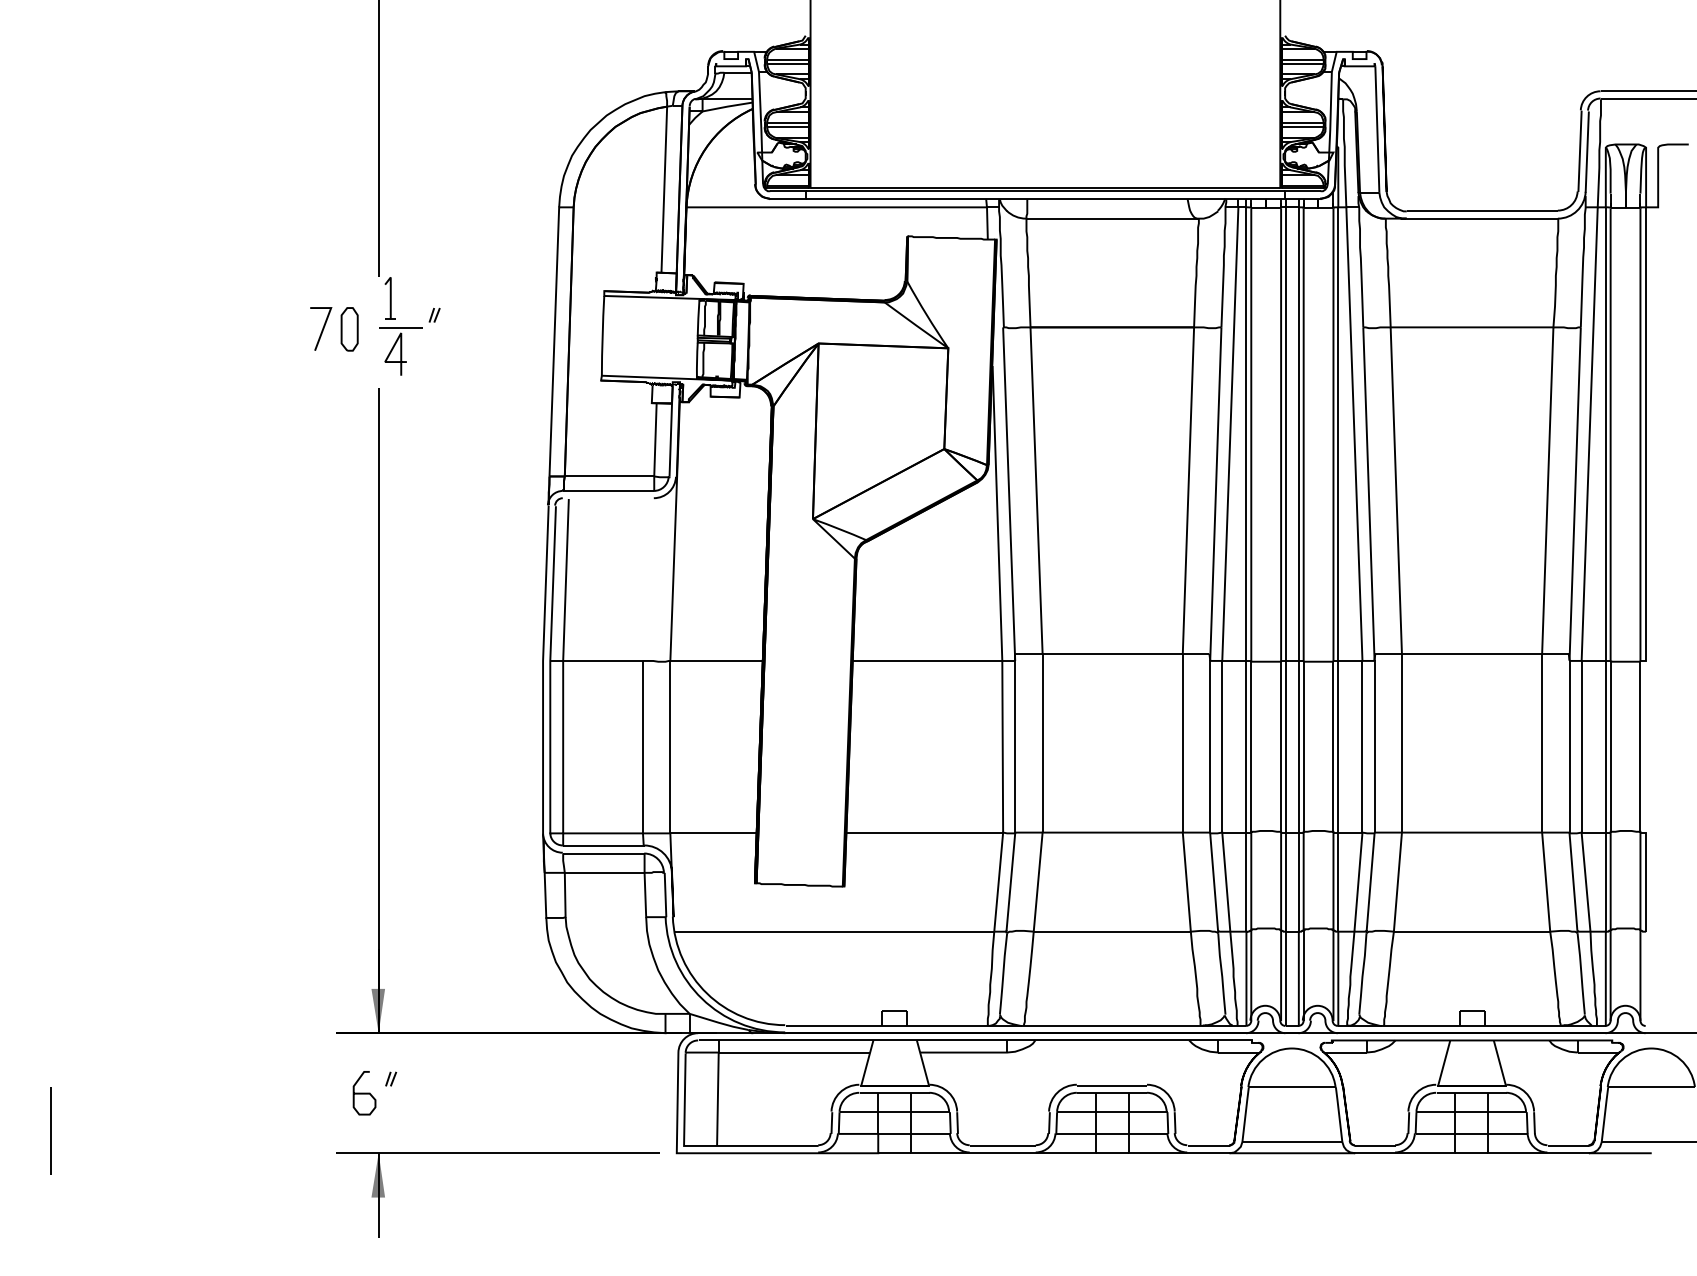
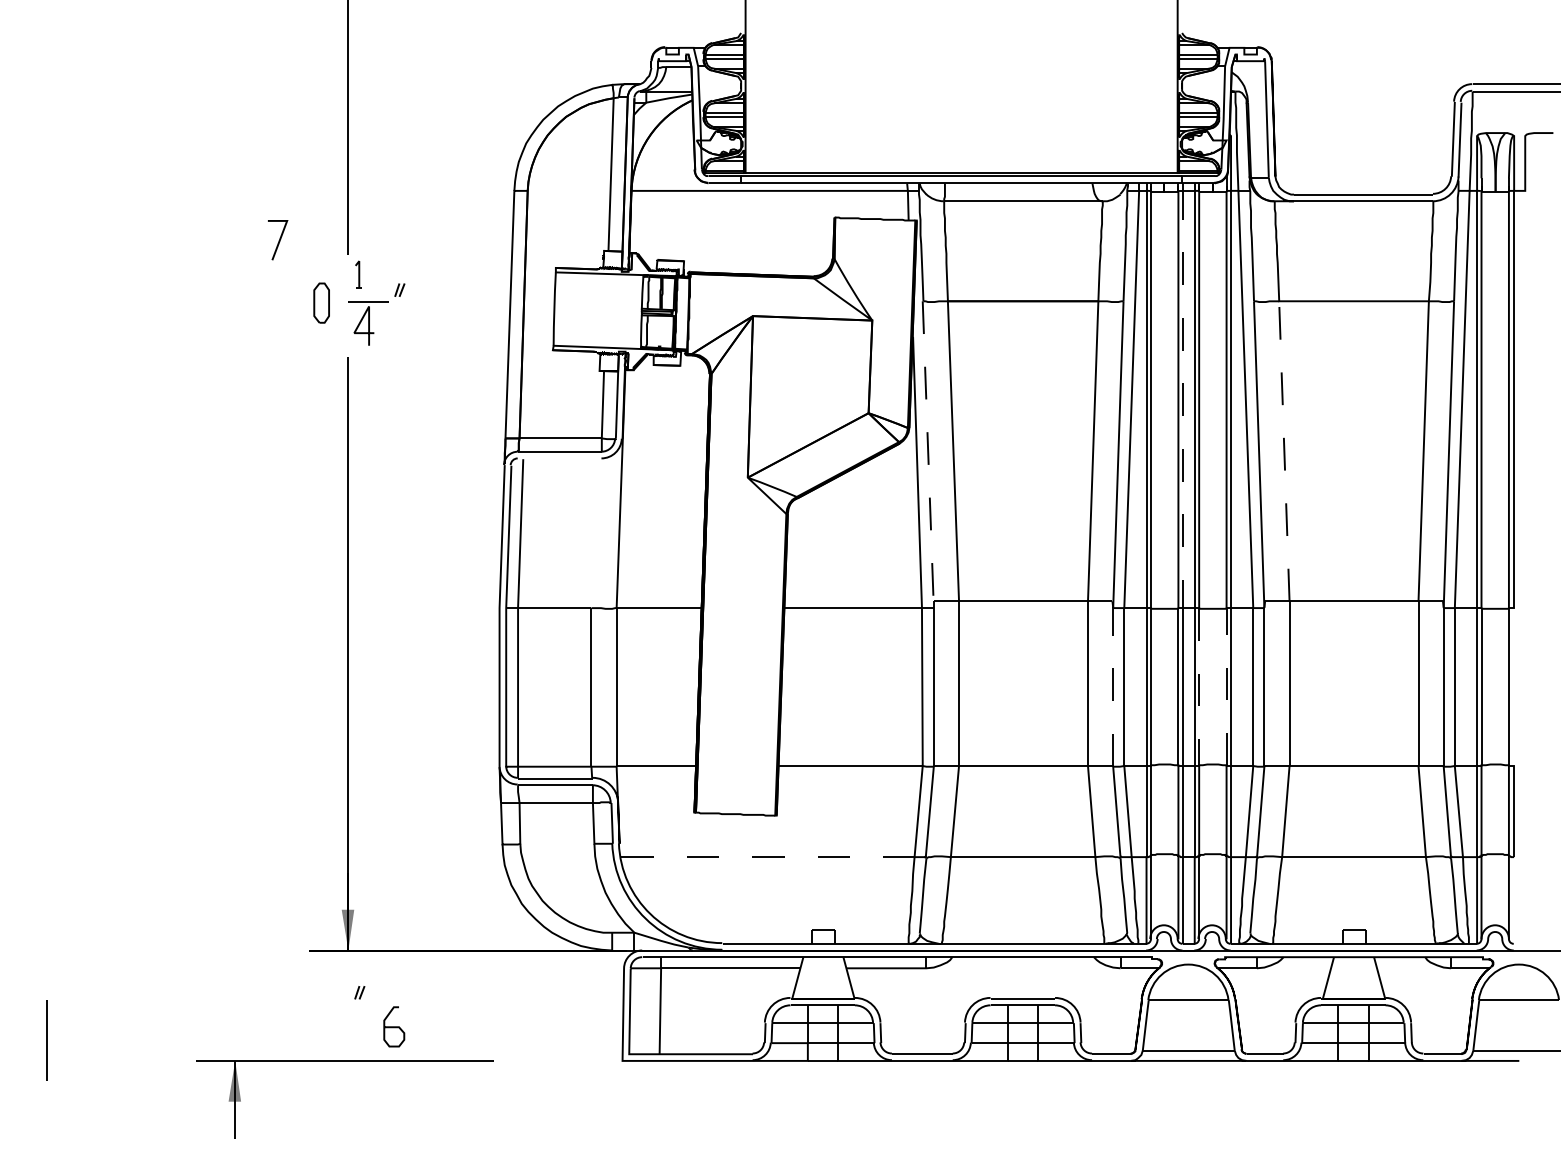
part: (389, 298) -> (358, 274), size x0.7
line: (322, 328) -> (279, 239), moved
line: (1285, 438) -> (1182, 403), solid -> dashed
line: (1396, 490) -> (1284, 451), solid -> dashed
line: (1009, 494) -> (928, 455), solid -> dashed
line: (1210, 746) -> (1113, 686), solid -> dashed
line: (1303, 746) -> (1199, 686), solid -> dashed
line: (1333, 746) -> (1226, 686), solid -> dashed
line: (834, 931) -> (767, 856), solid -> dashed
curve: (364, 1093) -> (394, 1027), moved
part: (497, 1153) -> (344, 1061), moved

